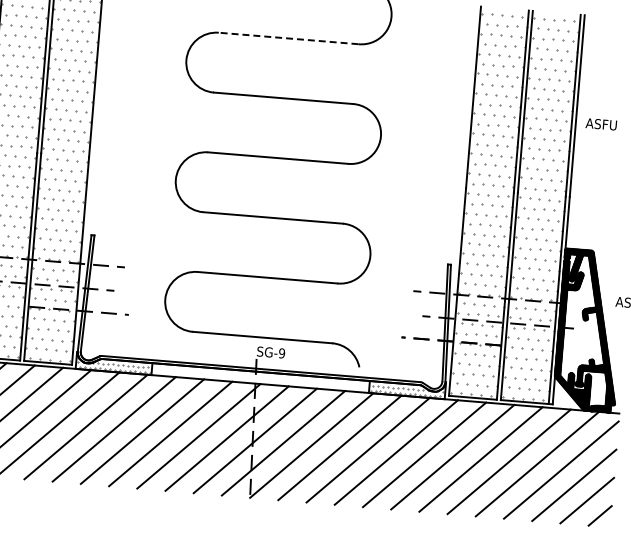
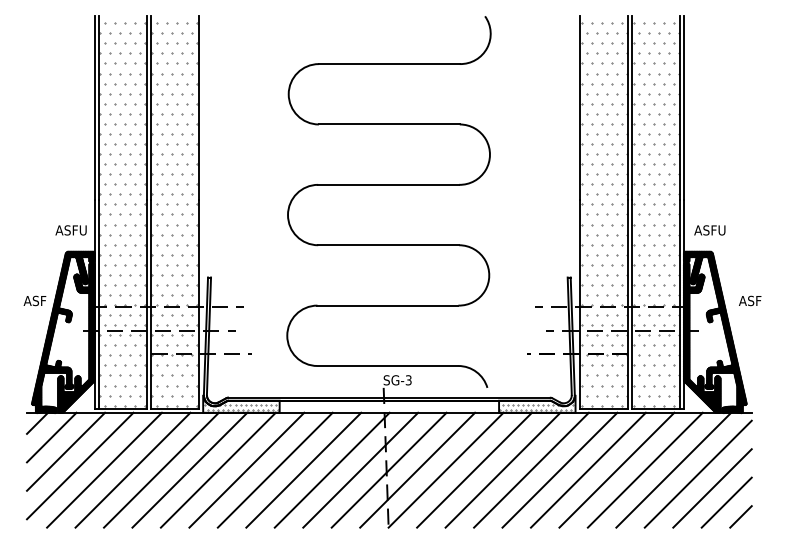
line: (287, 38) -> (388, 64), dashed -> solid
text: (600, 124) -> (709, 230), moved
text: (281, 353) -> (408, 380), SG-9 -> SG-3

